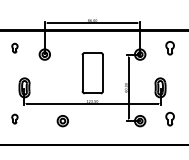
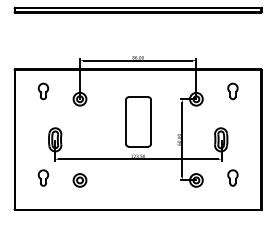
part: (14, 48) -> (43, 91), size x1.43
part: (14, 118) -> (43, 177), size x1.43
part: (62, 121) -> (79, 180), moved

